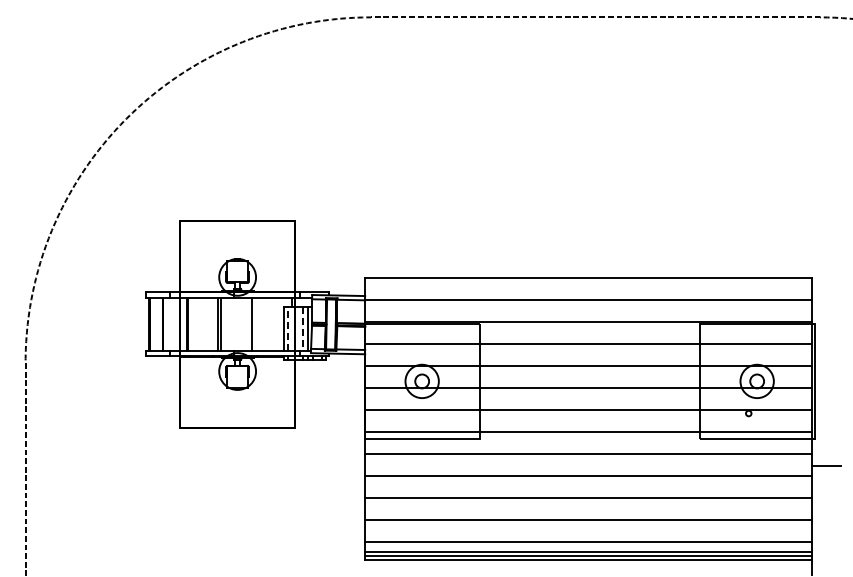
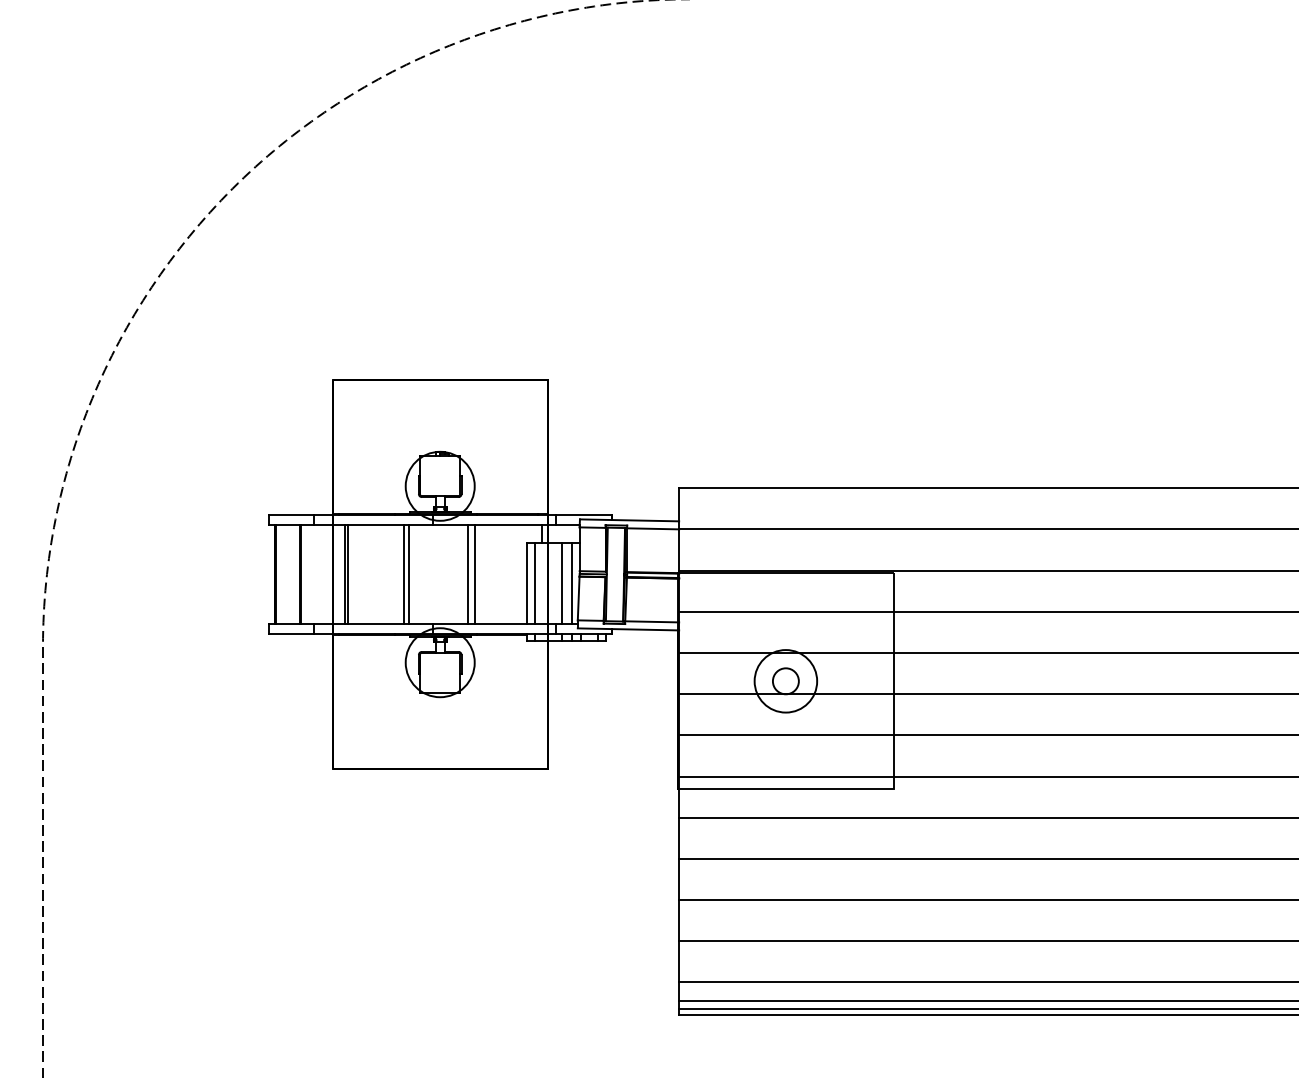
line: (255, 324) -> (473, 574), added
line: (288, 329) -> (535, 584), dashed -> solid
line: (302, 329) -> (561, 584), dashed -> solid

